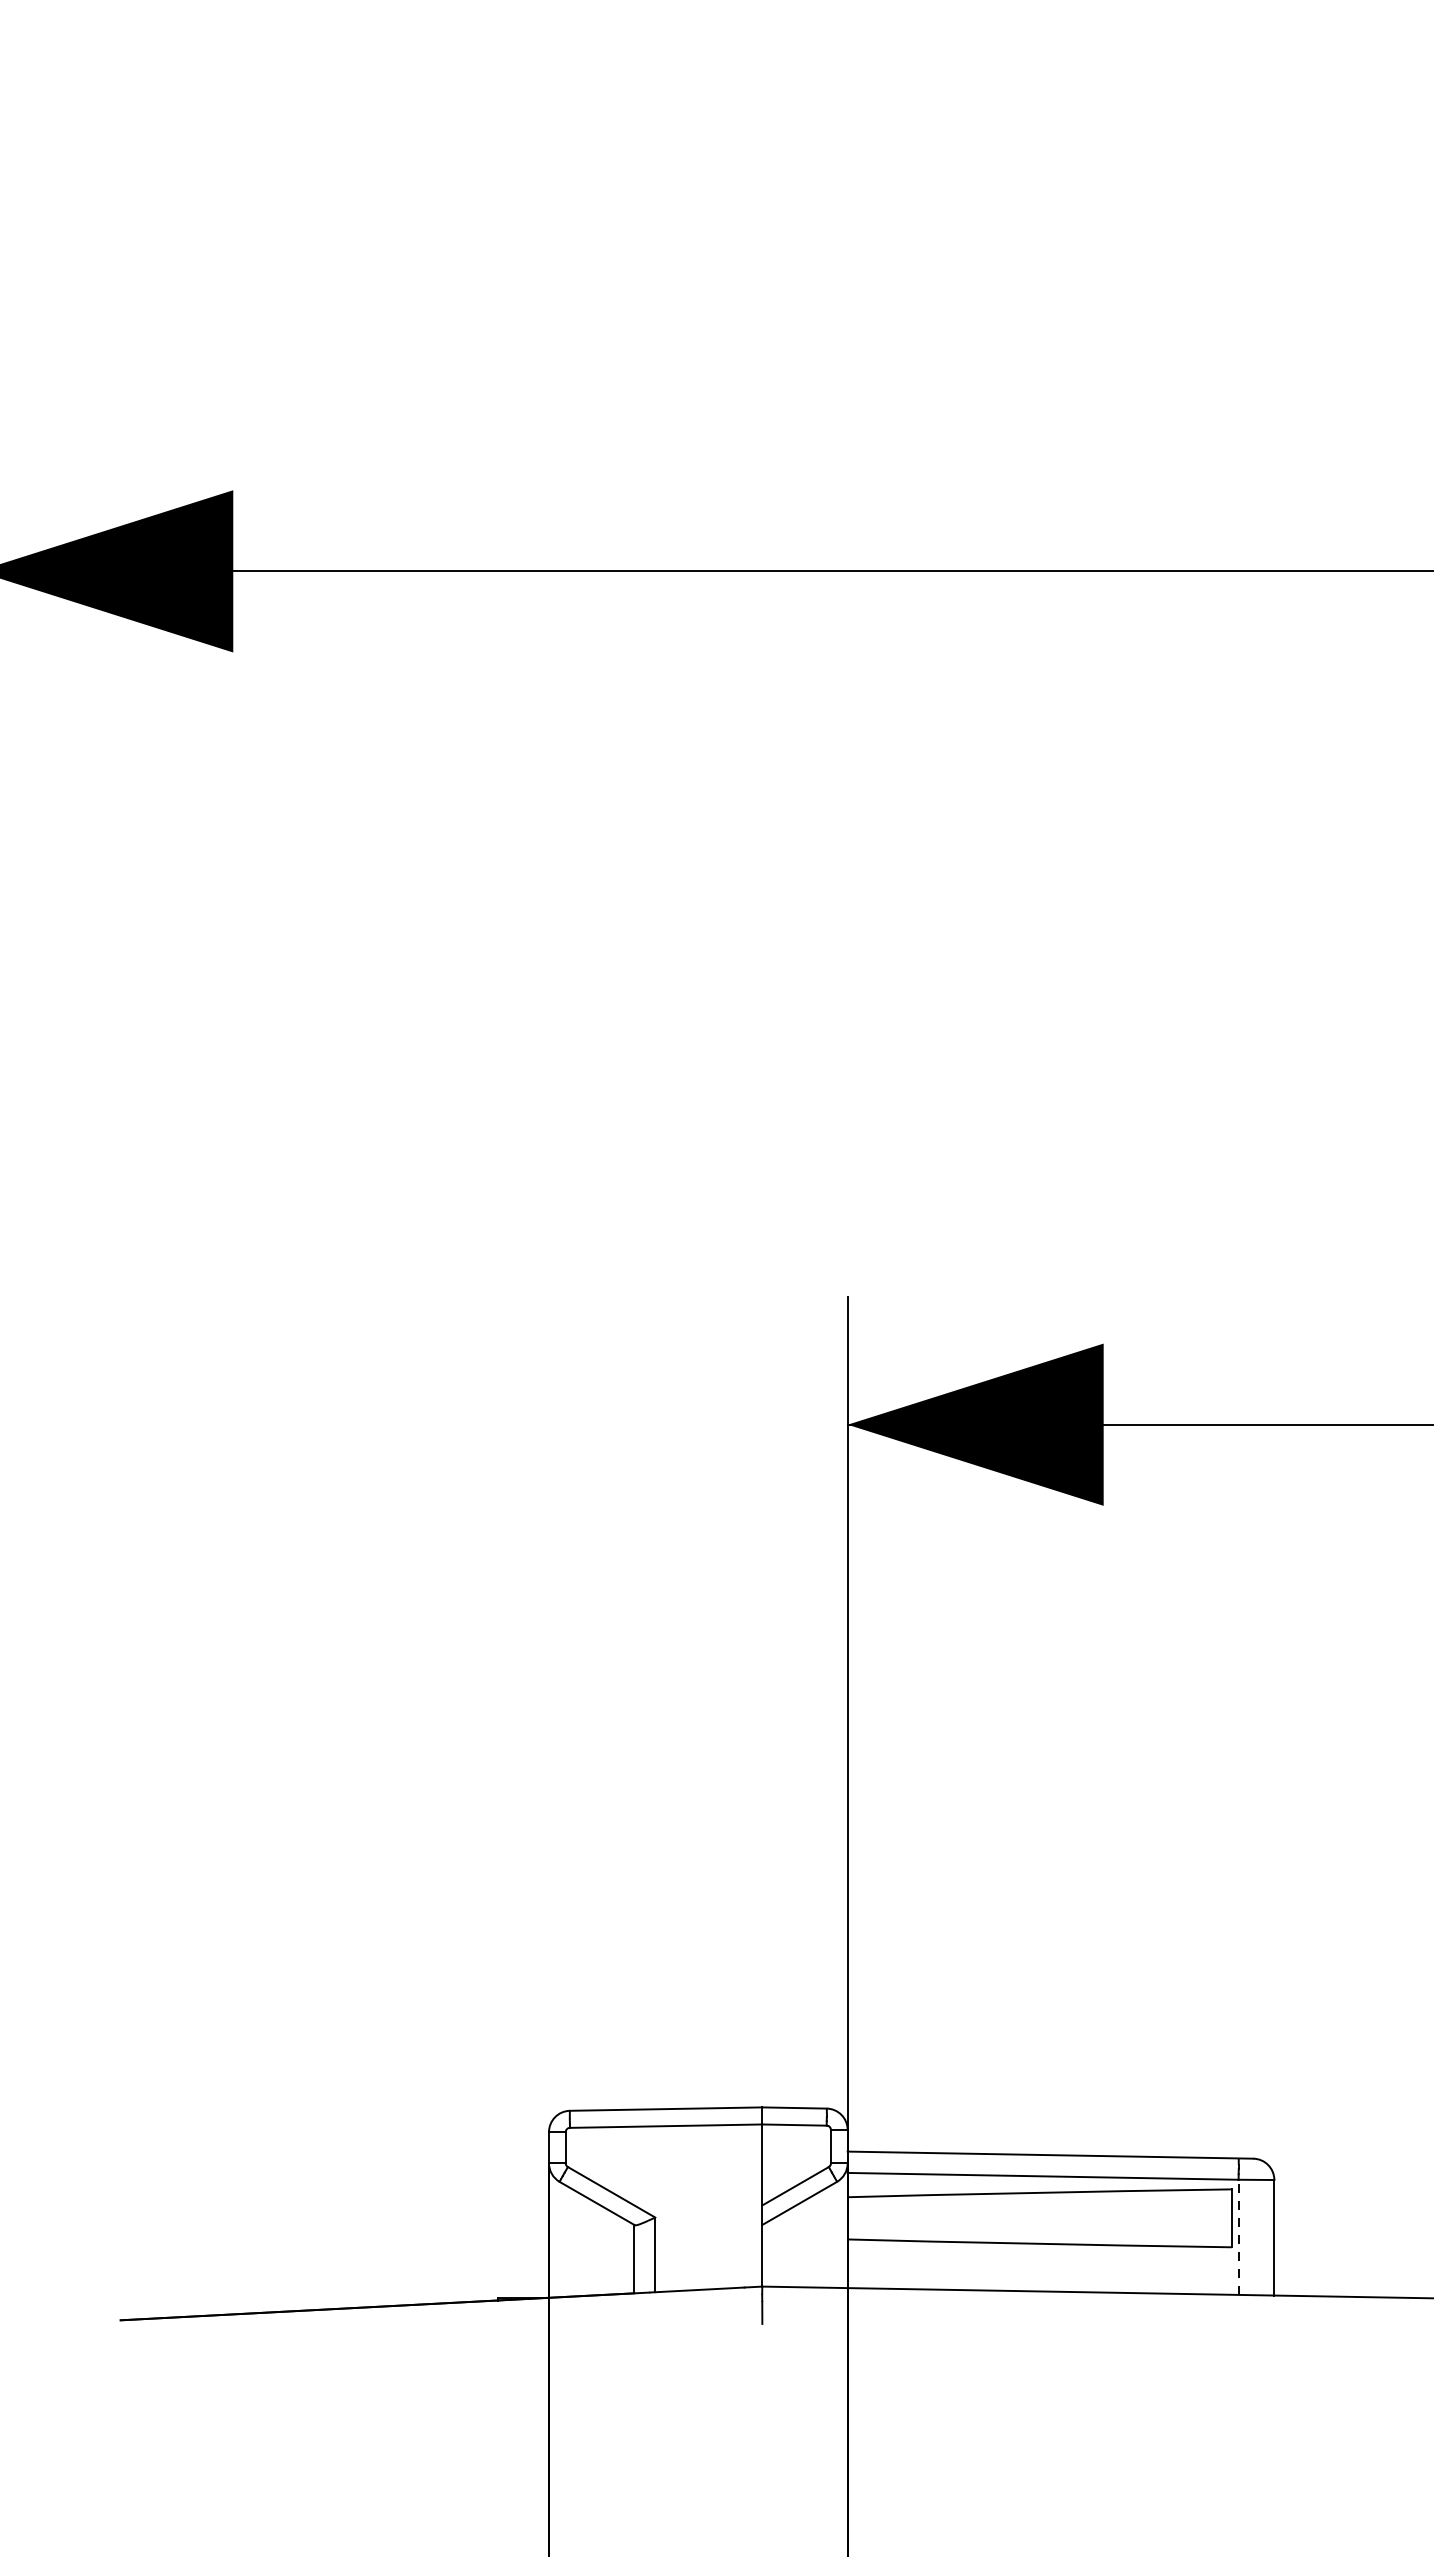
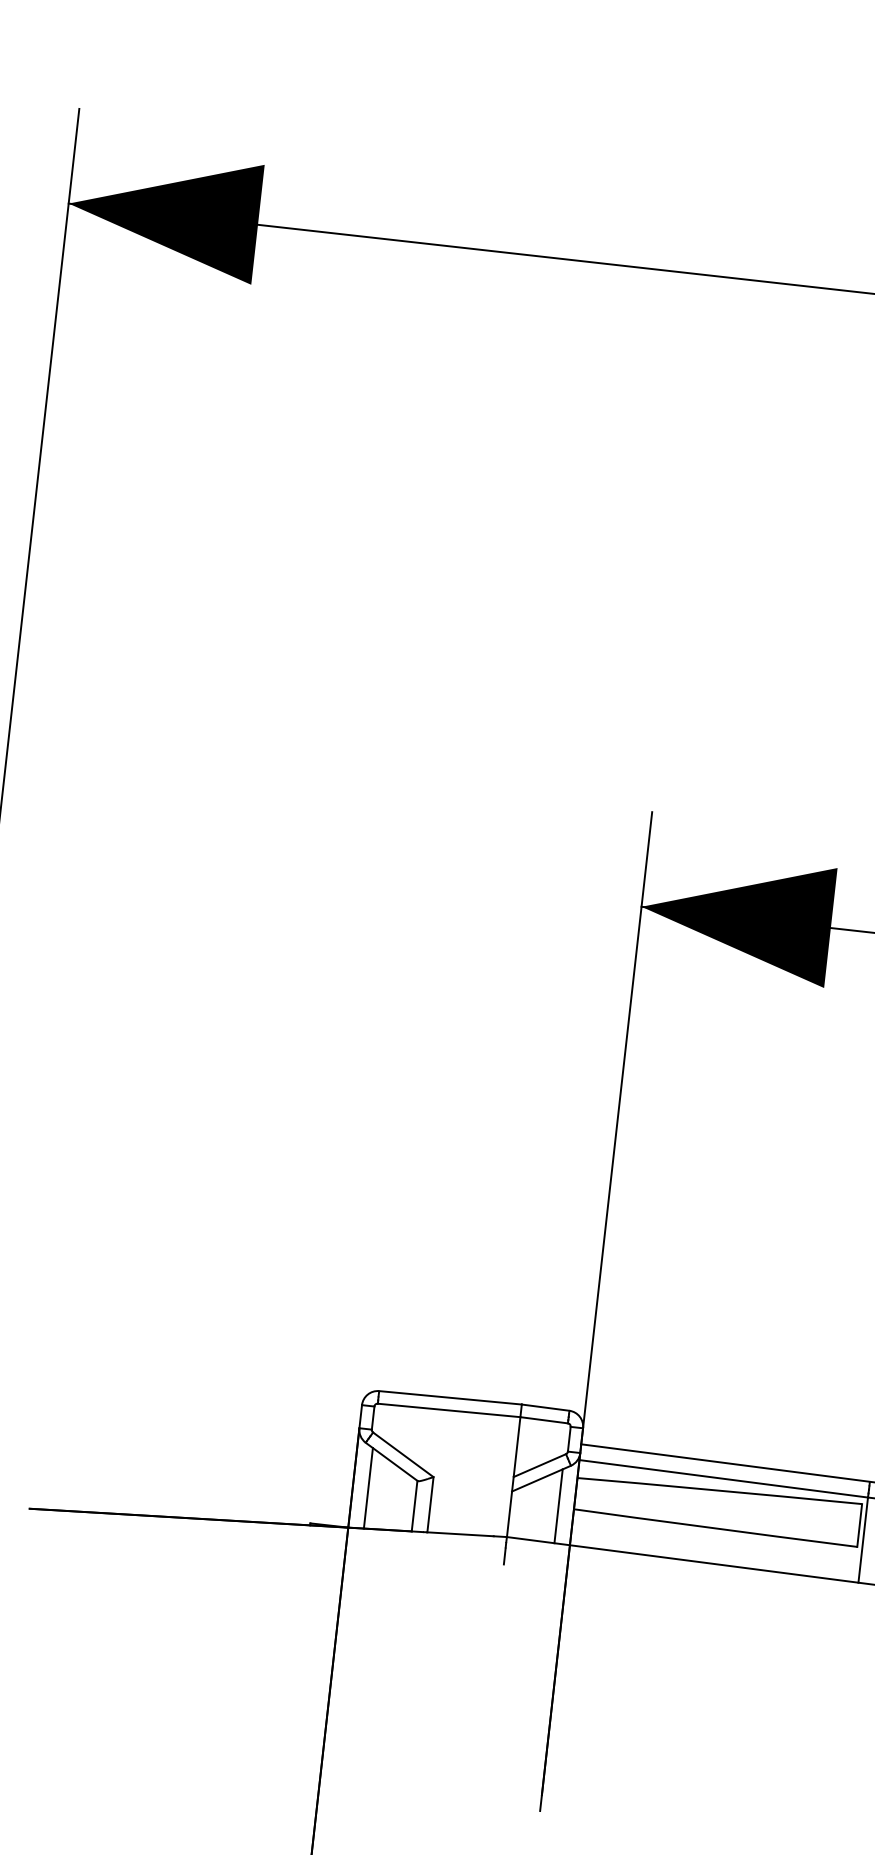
line: (826, 2237) -> (558, 1506), added
line: (1238, 2237) -> (863, 1540), dashed -> solid
line: (569, 2241) -> (368, 1487), added

